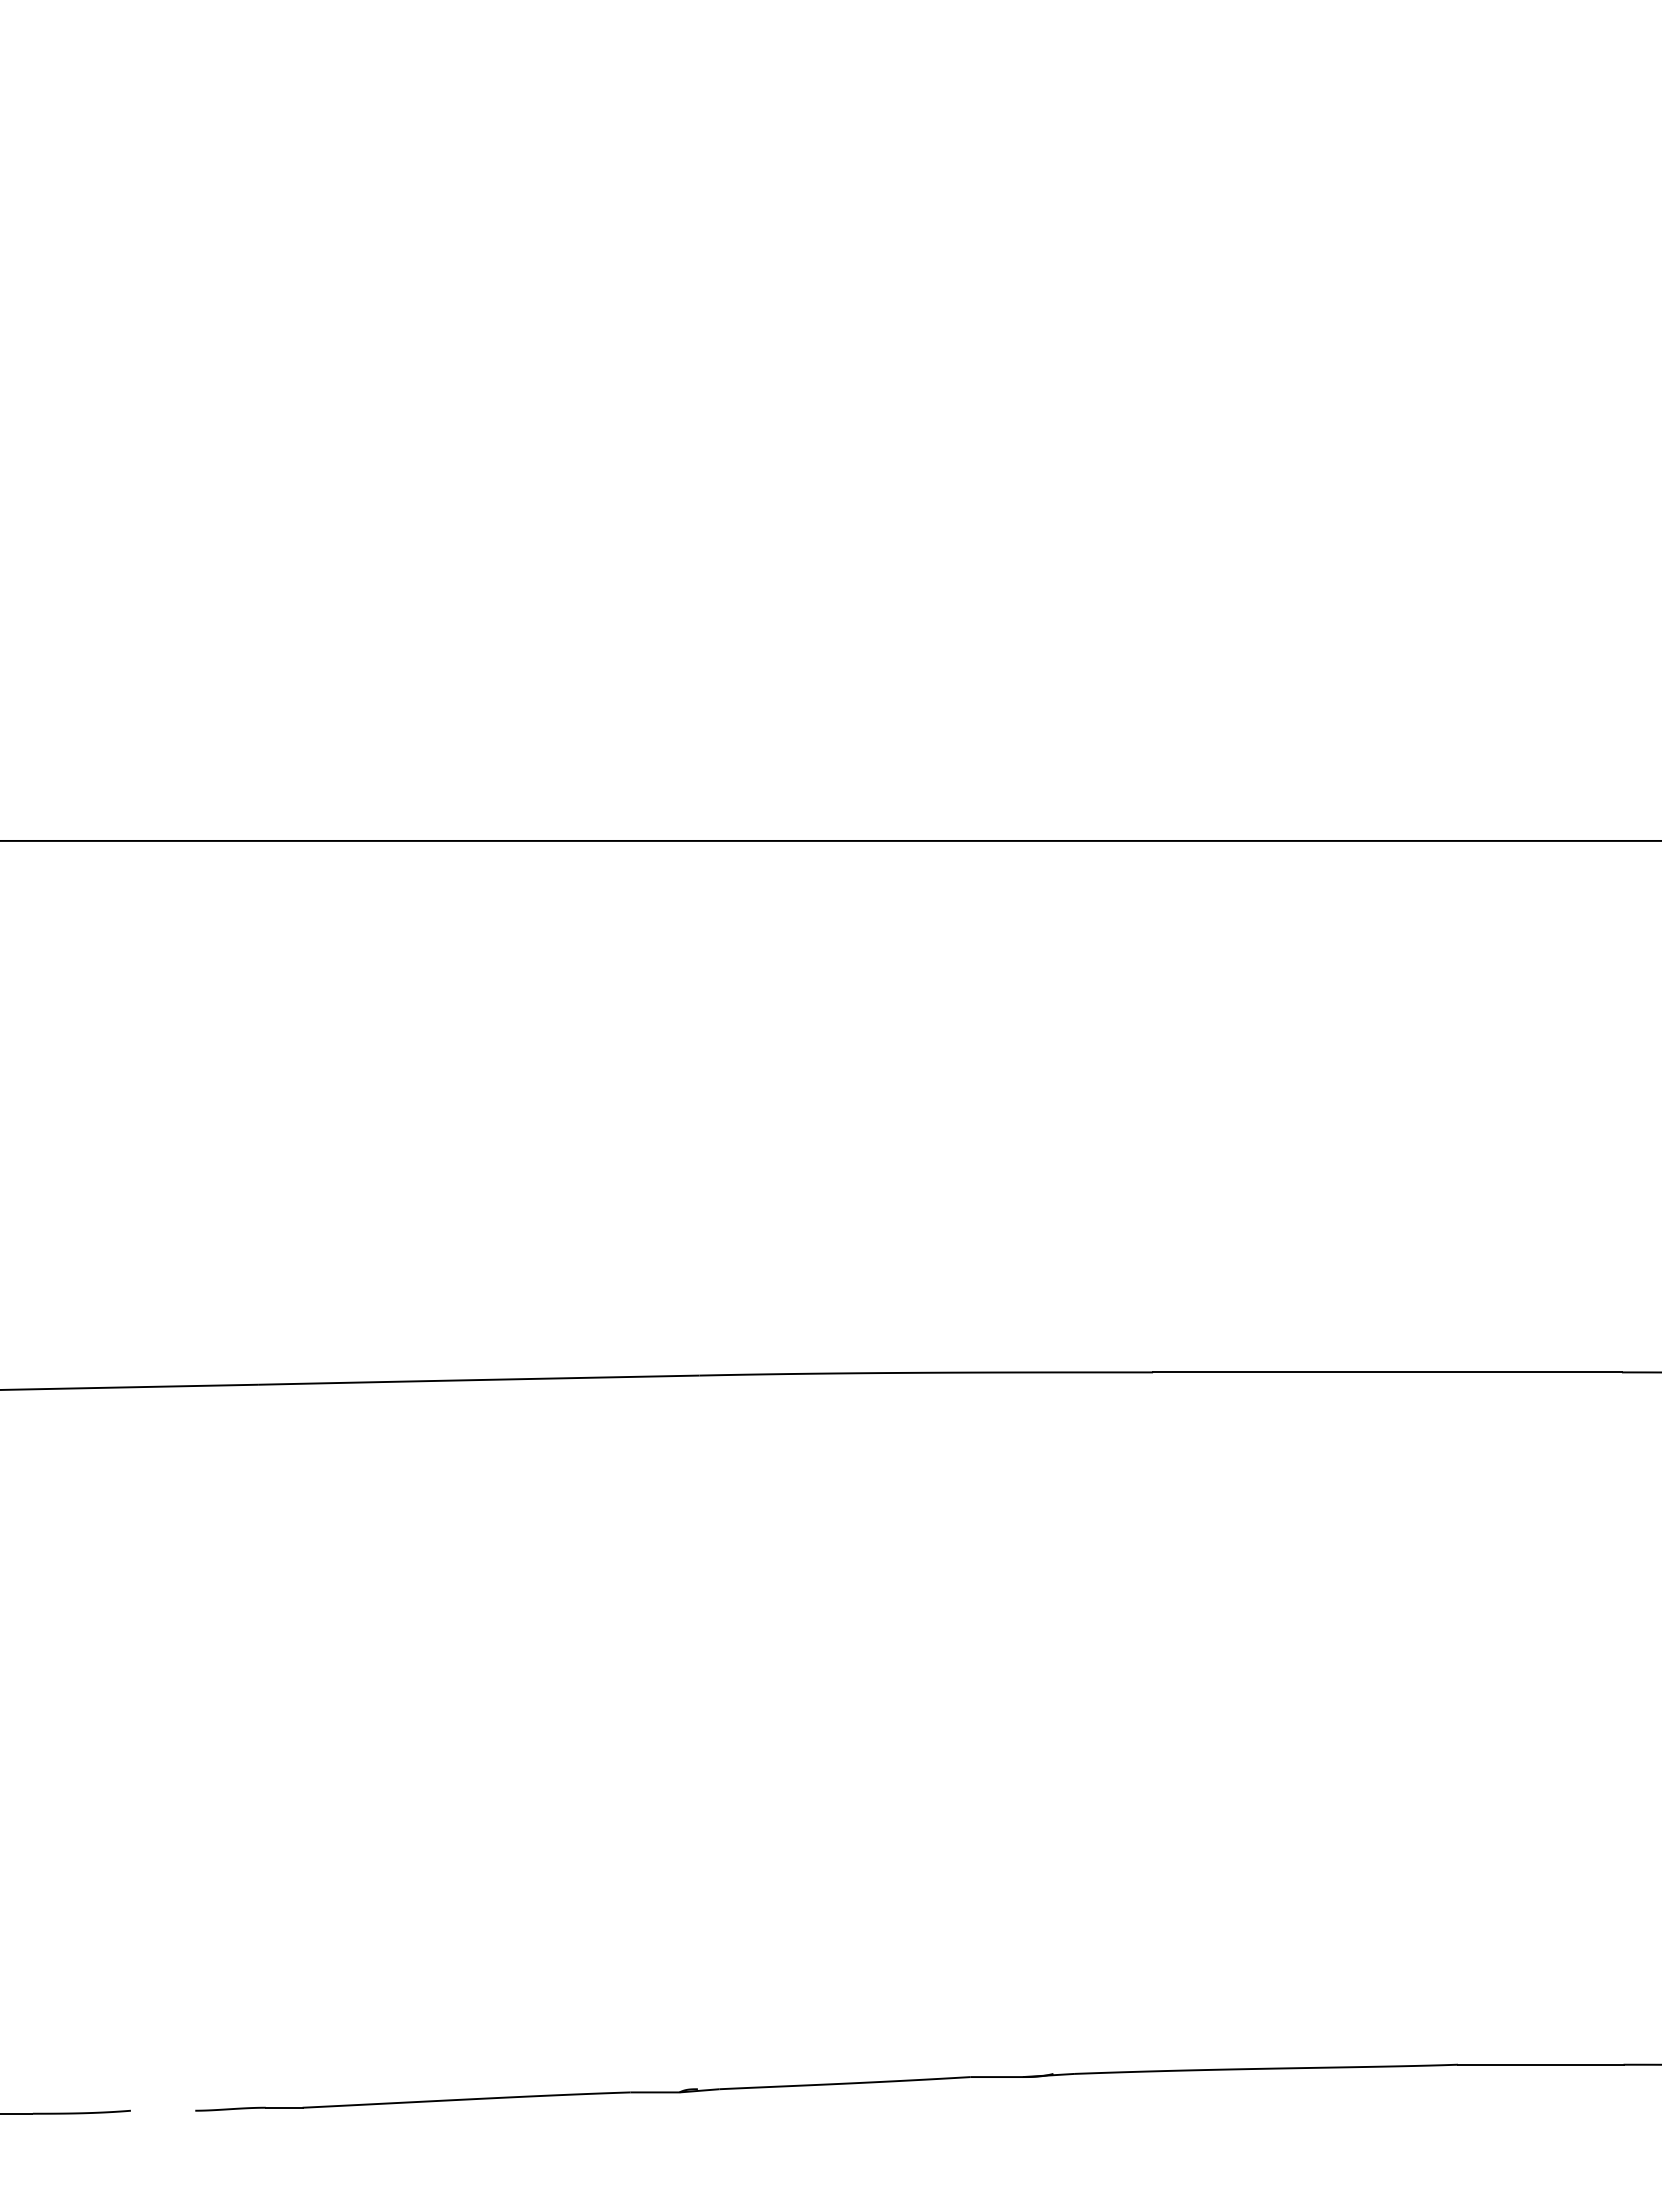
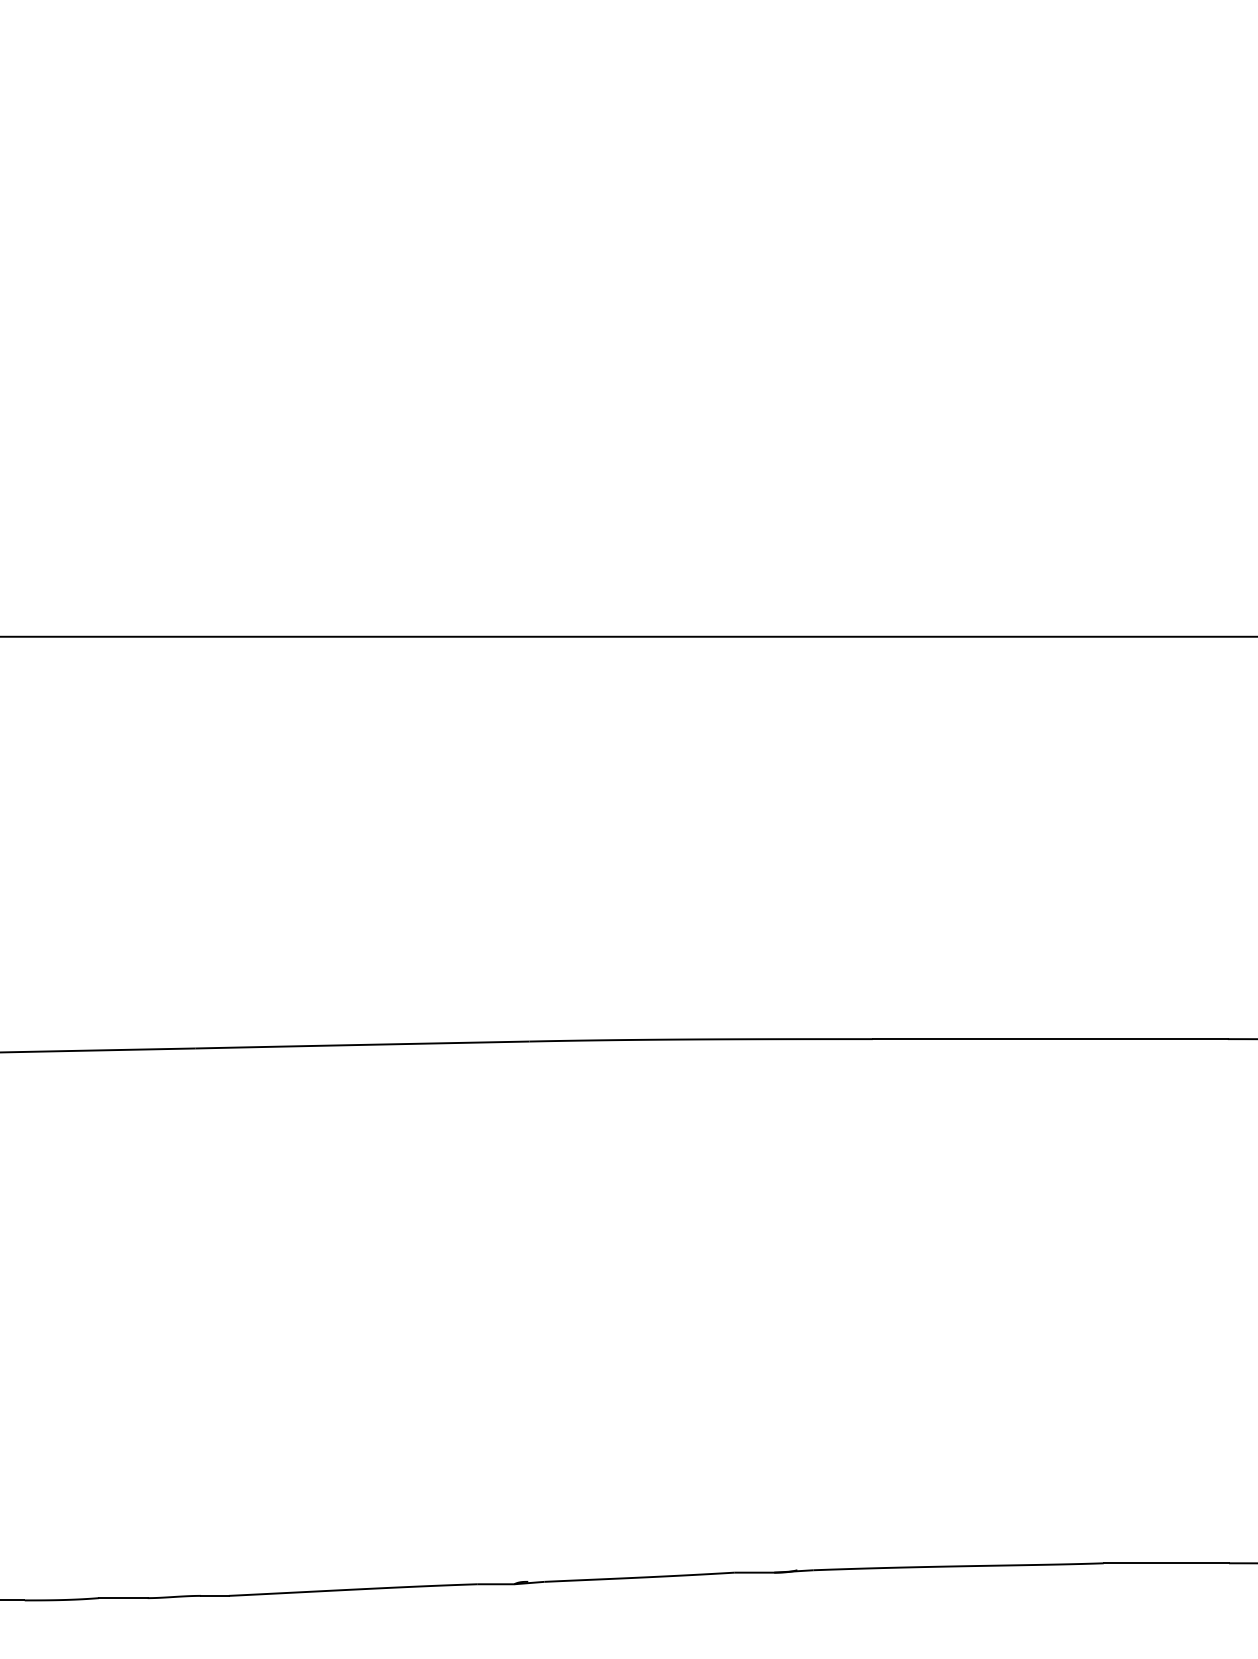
line: (162, 2110) -> (122, 1597), added

